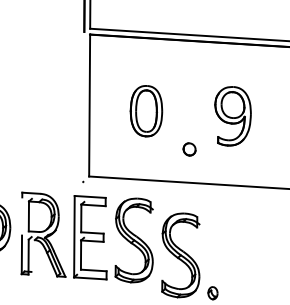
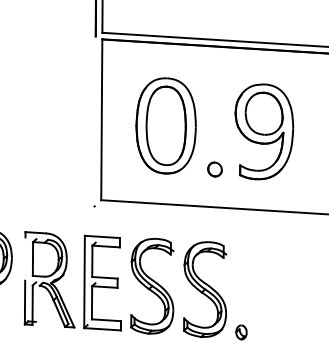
part: (146, 111) -> (166, 126), size x1.67
part: (232, 116) -> (263, 132), size x1.43
part: (86, 237) -> (98, 282), moved

